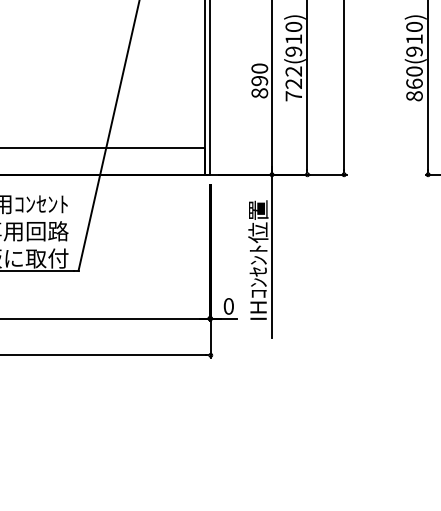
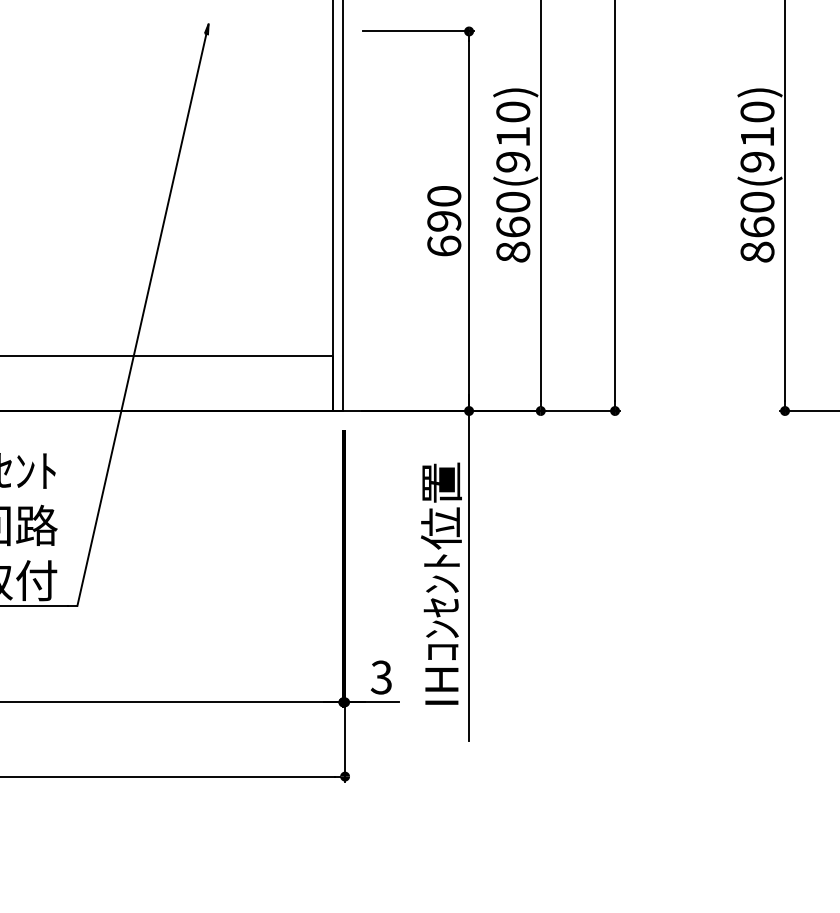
text: (293, 83) -> (512, 226), 722(910) -> 860(910)
text: (259, 93) -> (443, 246), 890 -> 690
text: (228, 306) -> (380, 677), 0 -> 3

